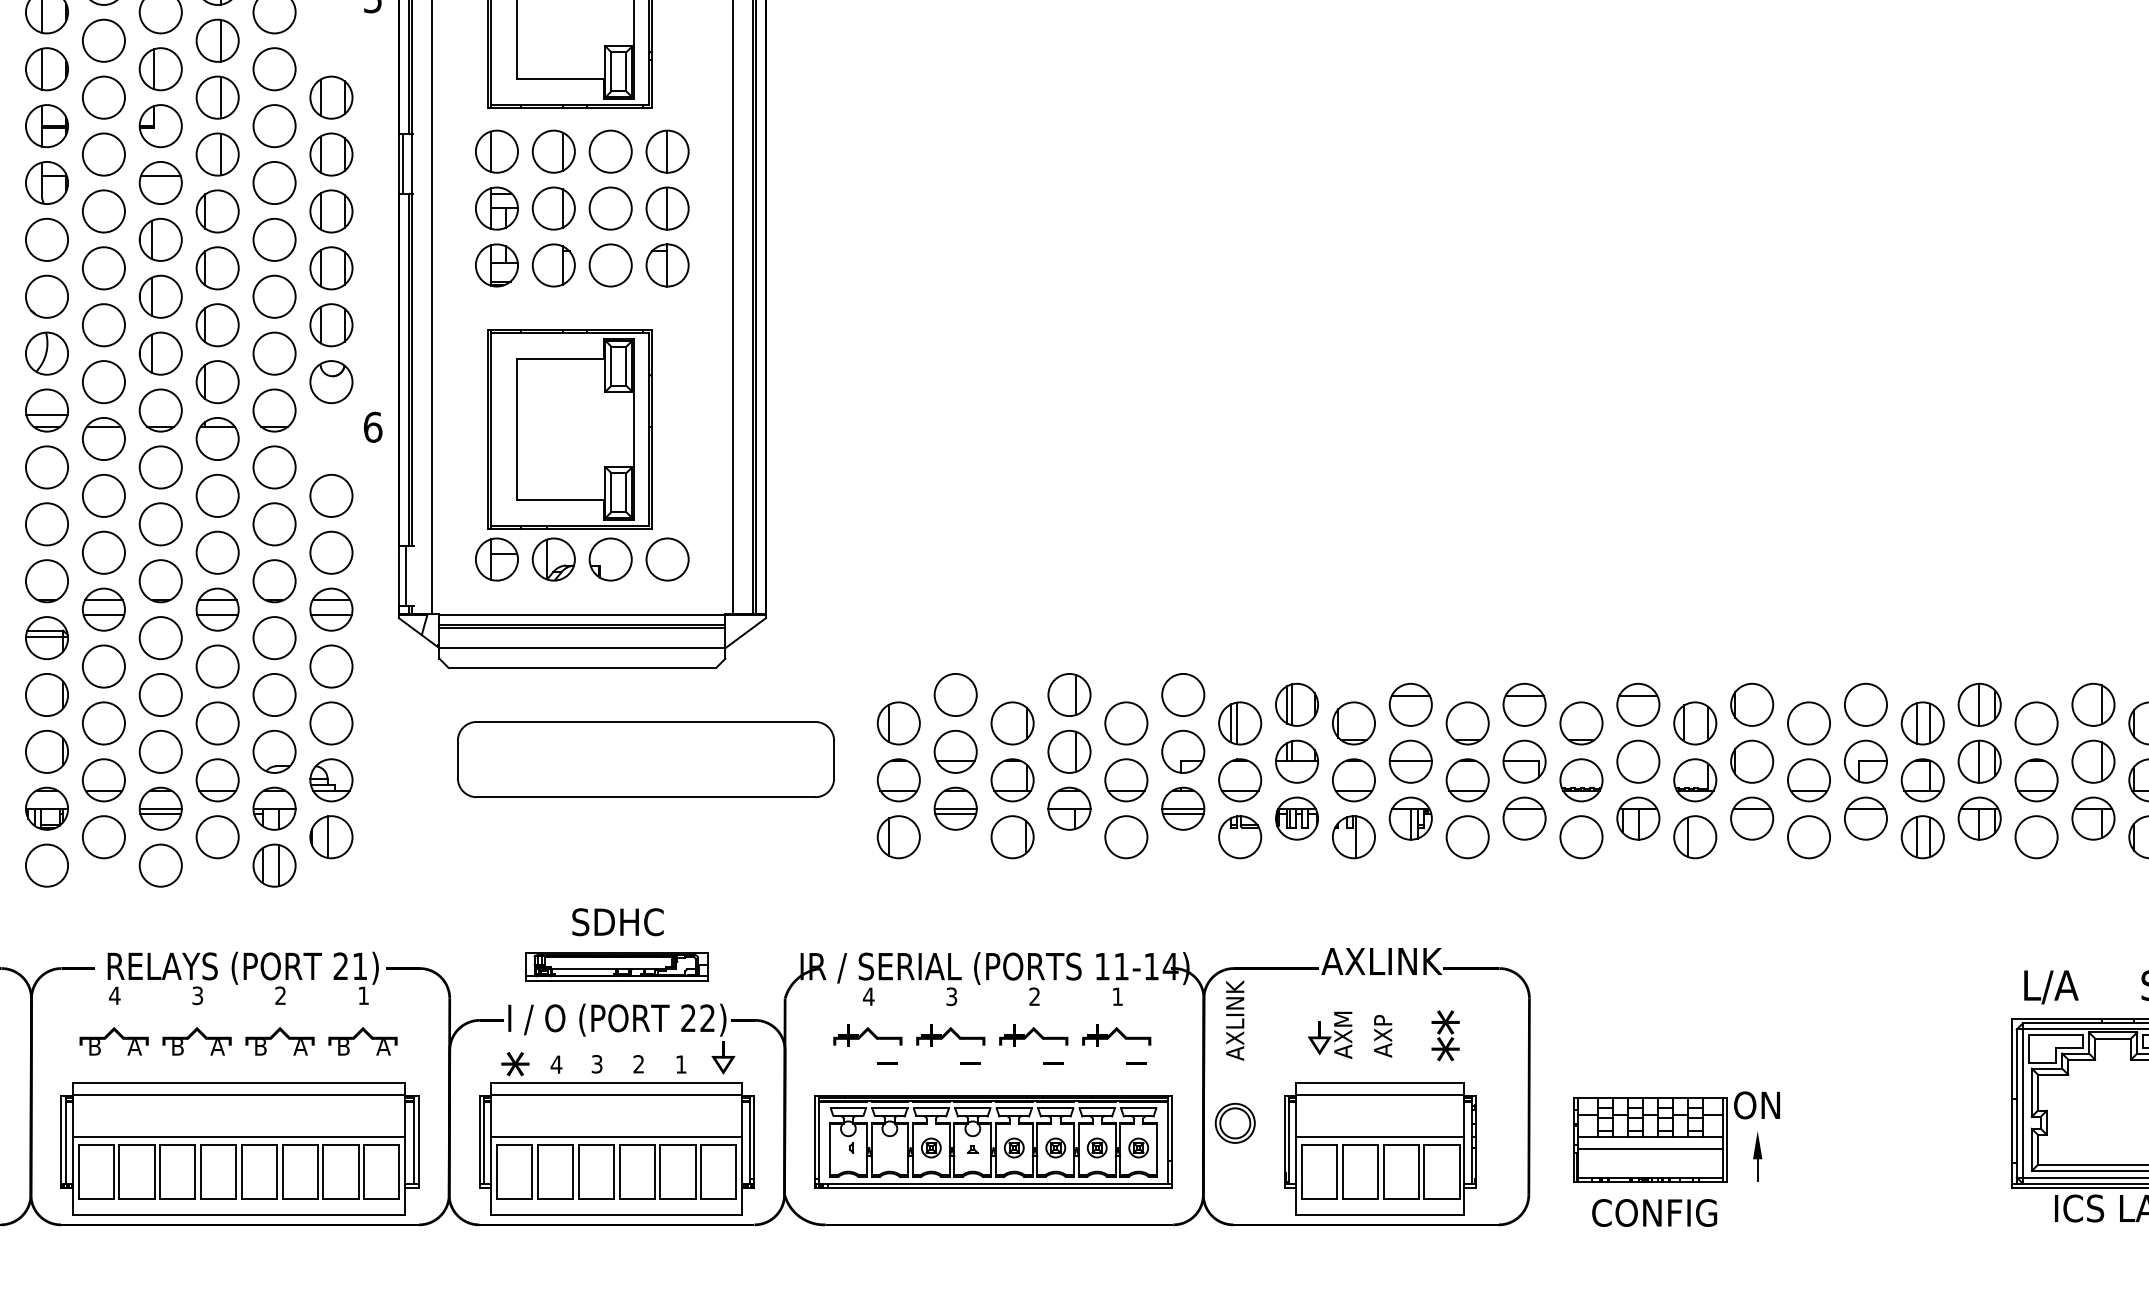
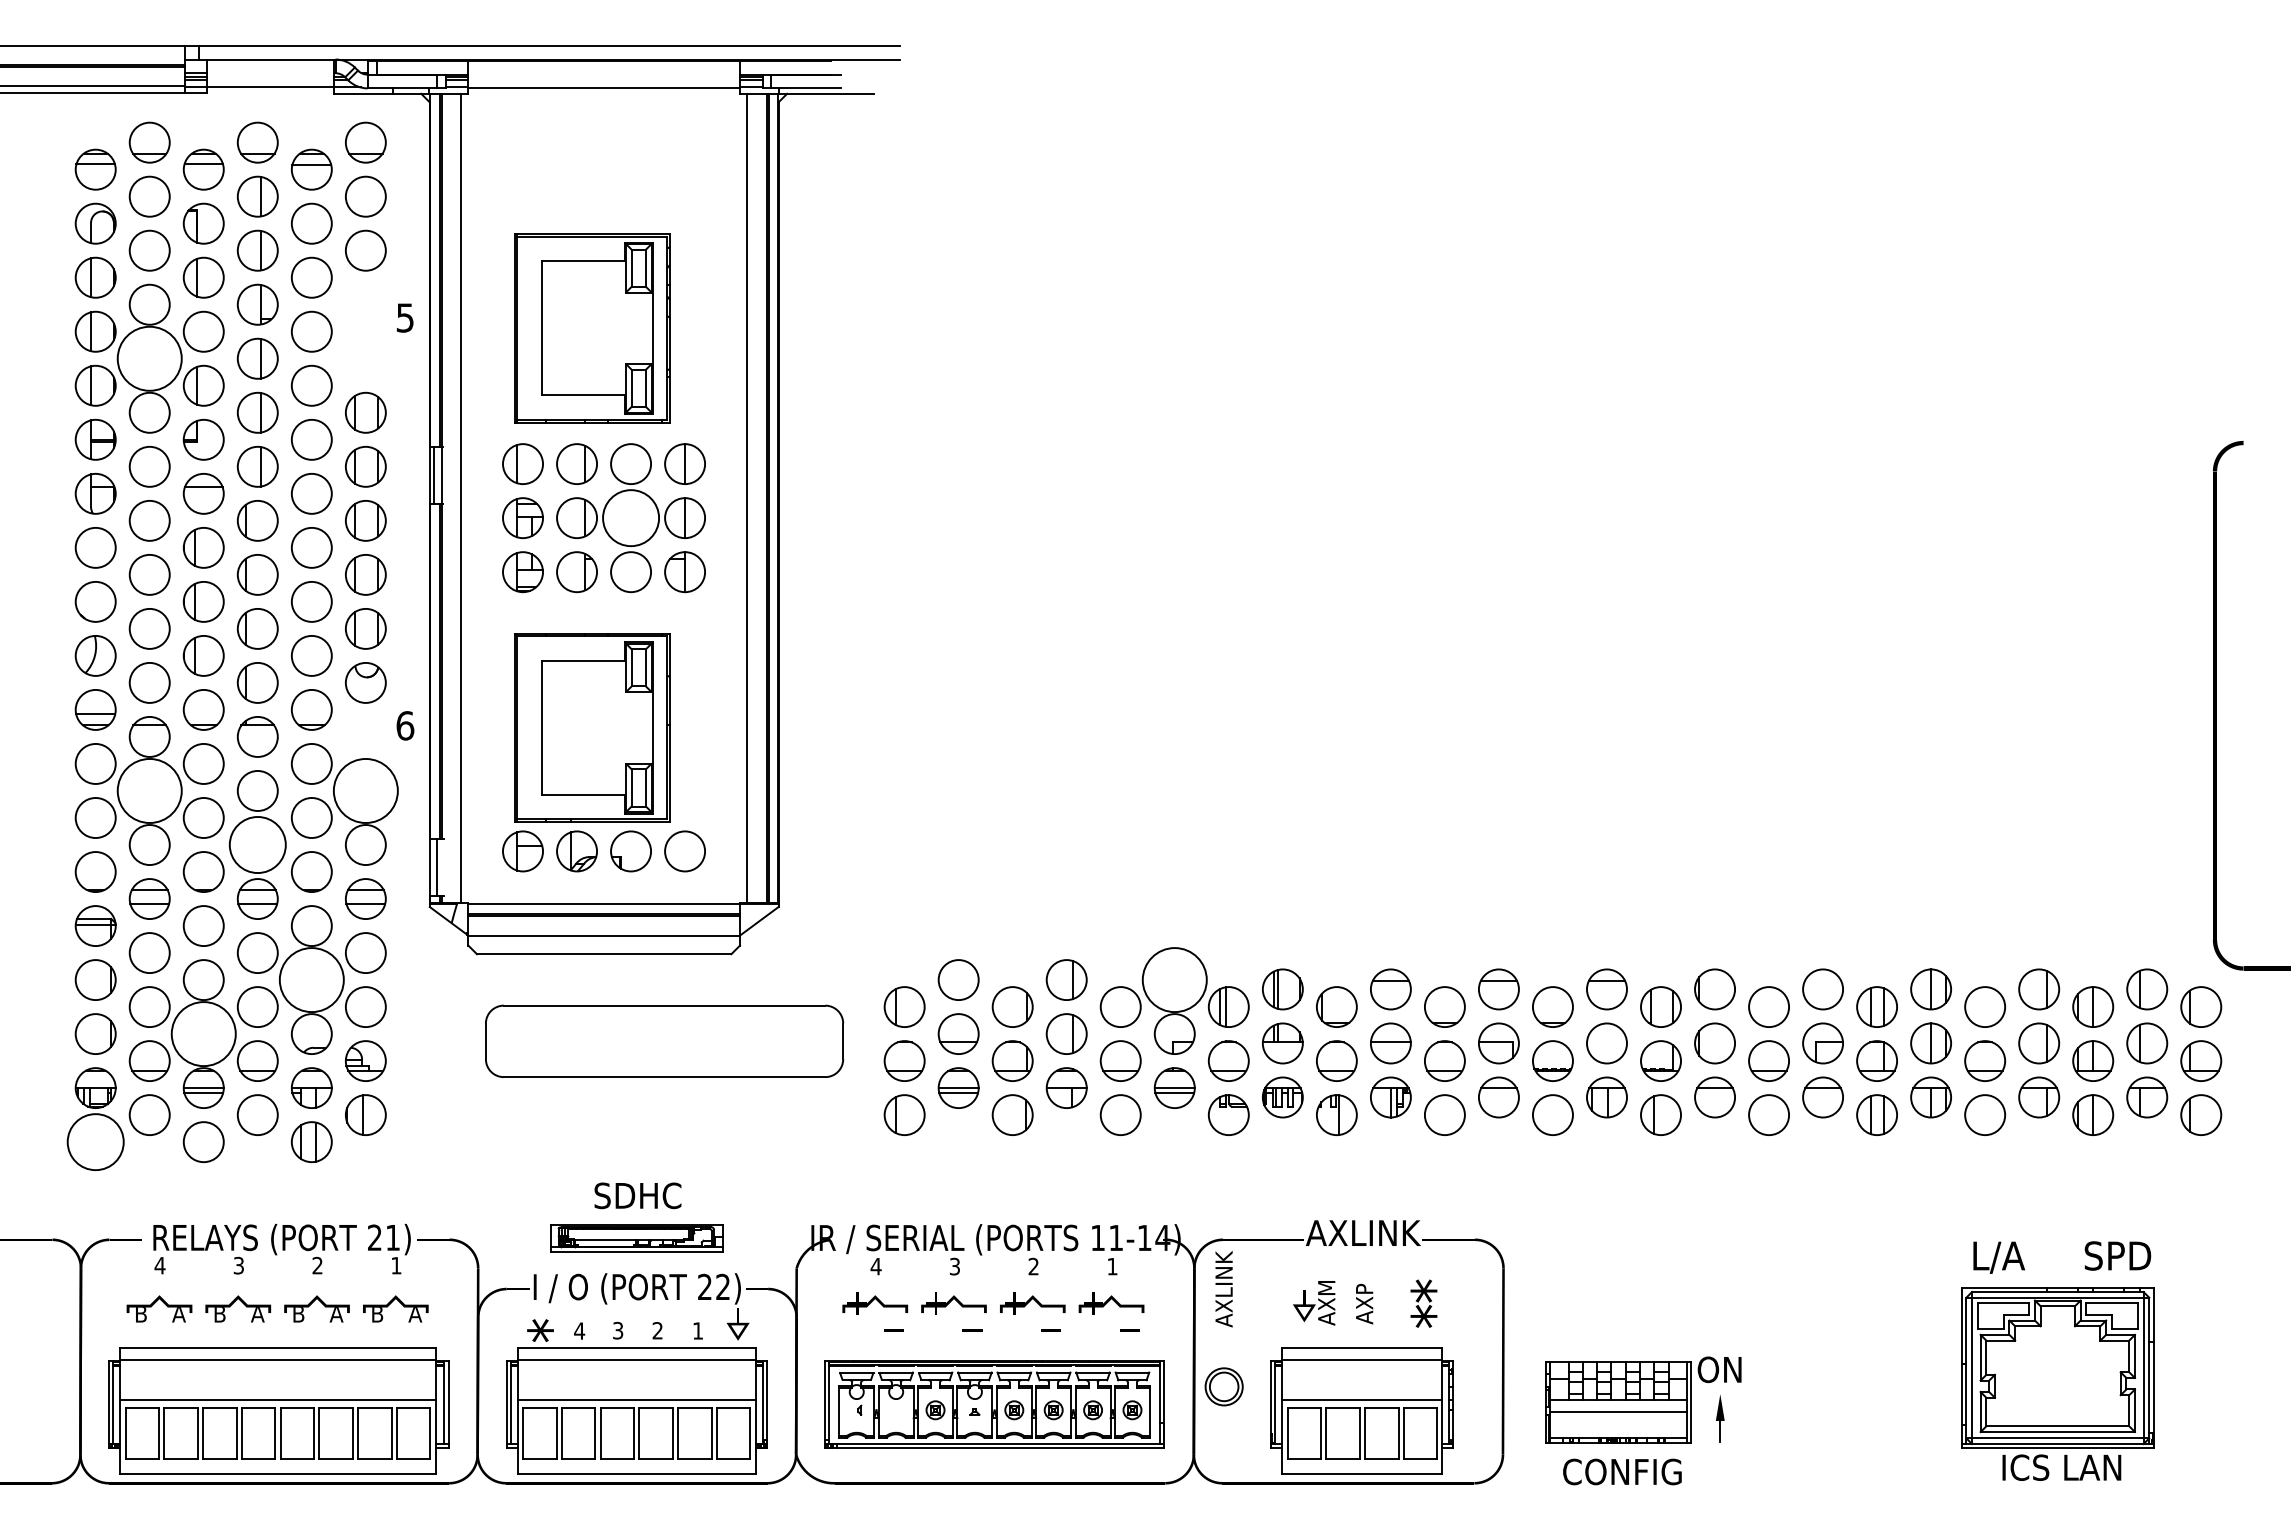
circle: (103, 40) -> (149, 358), size x1.6
circle: (611, 208) -> (631, 518), size x1.4
circle: (103, 495) -> (149, 790), size x1.6
circle: (331, 495) -> (365, 790), size x1.6
circle: (217, 553) -> (257, 845), size x1.4
circle: (274, 695) -> (311, 980), size x1.6
circle: (1182, 695) -> (1174, 980), size x1.6
circle: (160, 752) -> (203, 1034), size x1.6
circle: (46, 866) -> (95, 1142), size x1.4

